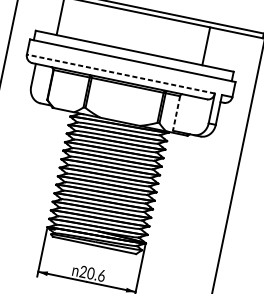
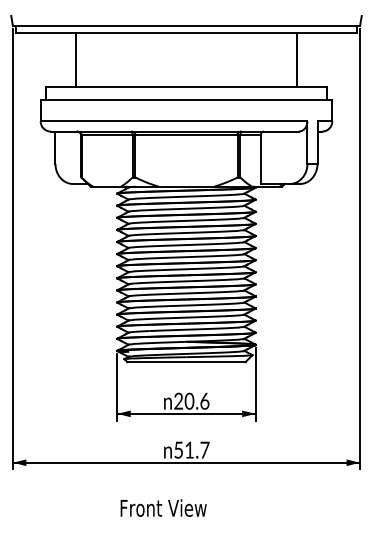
line: (206, 46) -> (297, 59), moved
line: (120, 74) -> (173, 121), dashed -> solid
line: (176, 113) -> (260, 159), dashed -> solid

